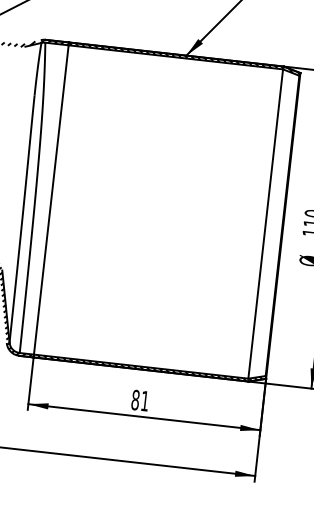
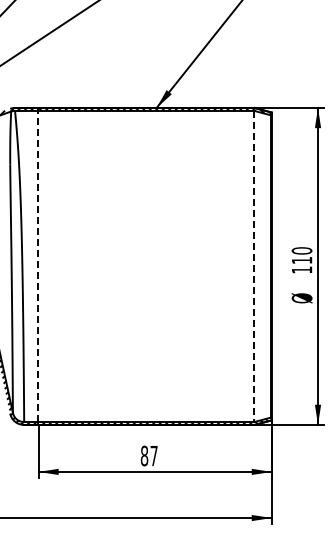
line: (51, 200) -> (38, 266), solid -> dashed
line: (265, 224) -> (254, 266), solid -> dashed
text: (144, 401) -> (153, 456), 81 -> 87

